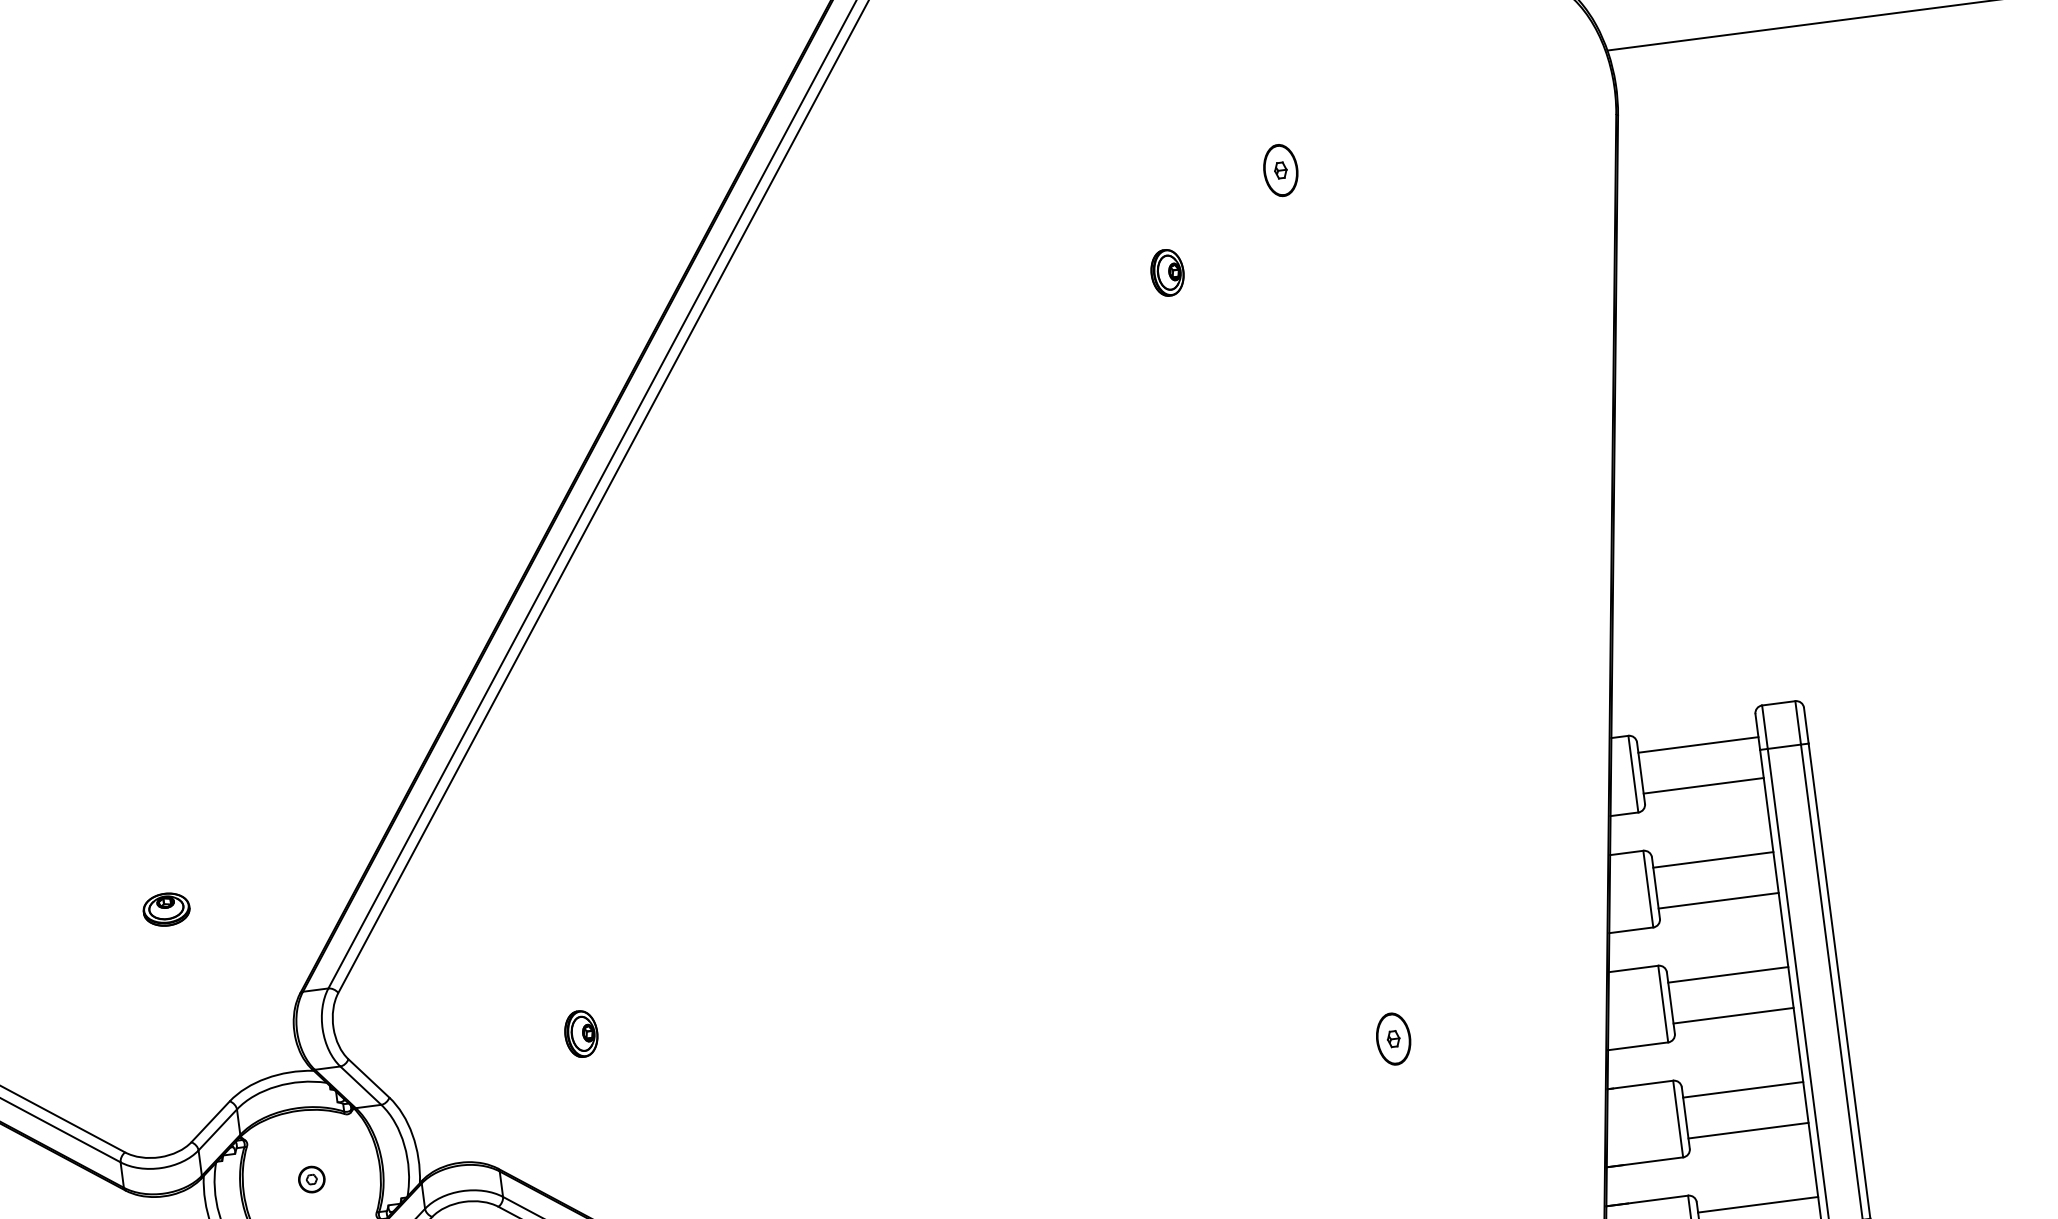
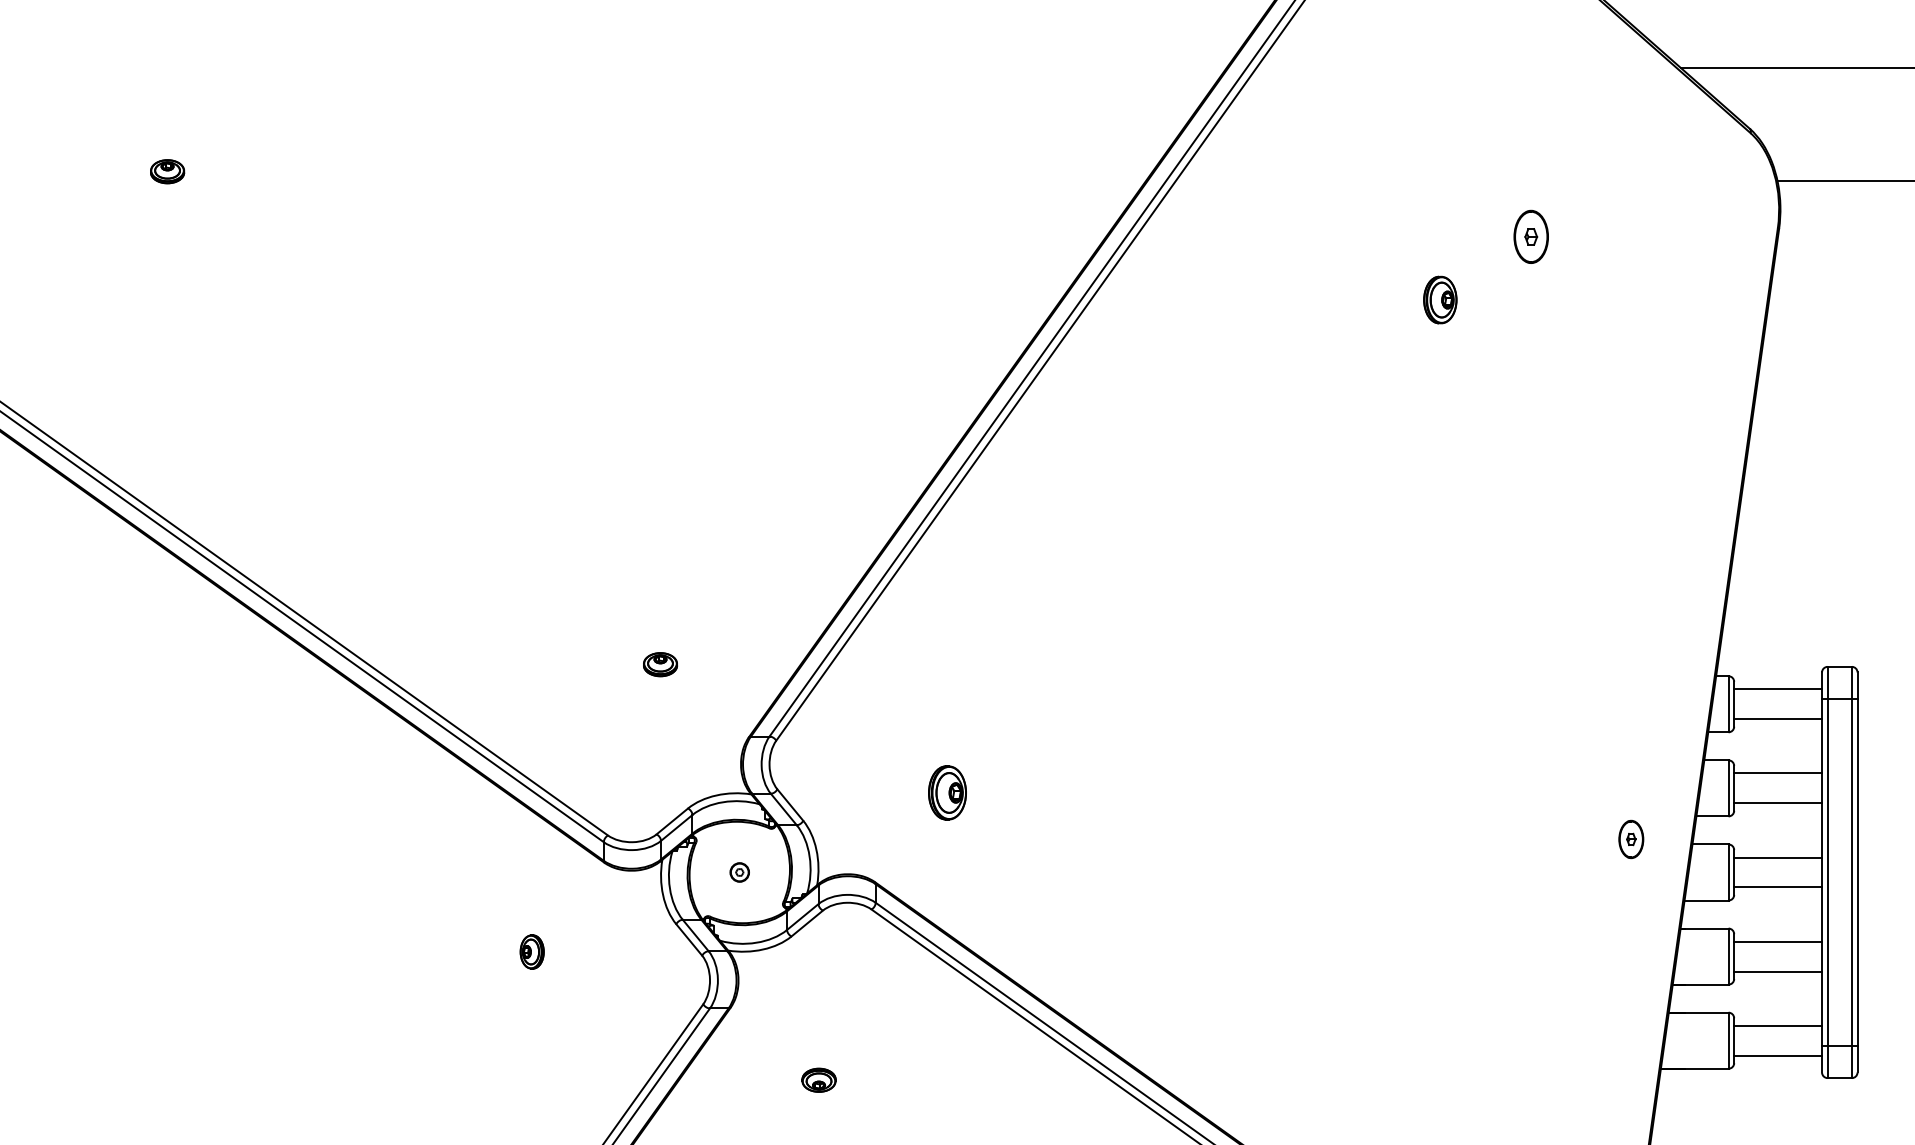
part: (1280, 169) -> (1531, 236), size x1.4
part: (1166, 272) -> (1439, 299), size x1.4
part: (580, 1033) -> (946, 792), size x1.6
part: (1393, 1039) -> (1631, 839), moved

